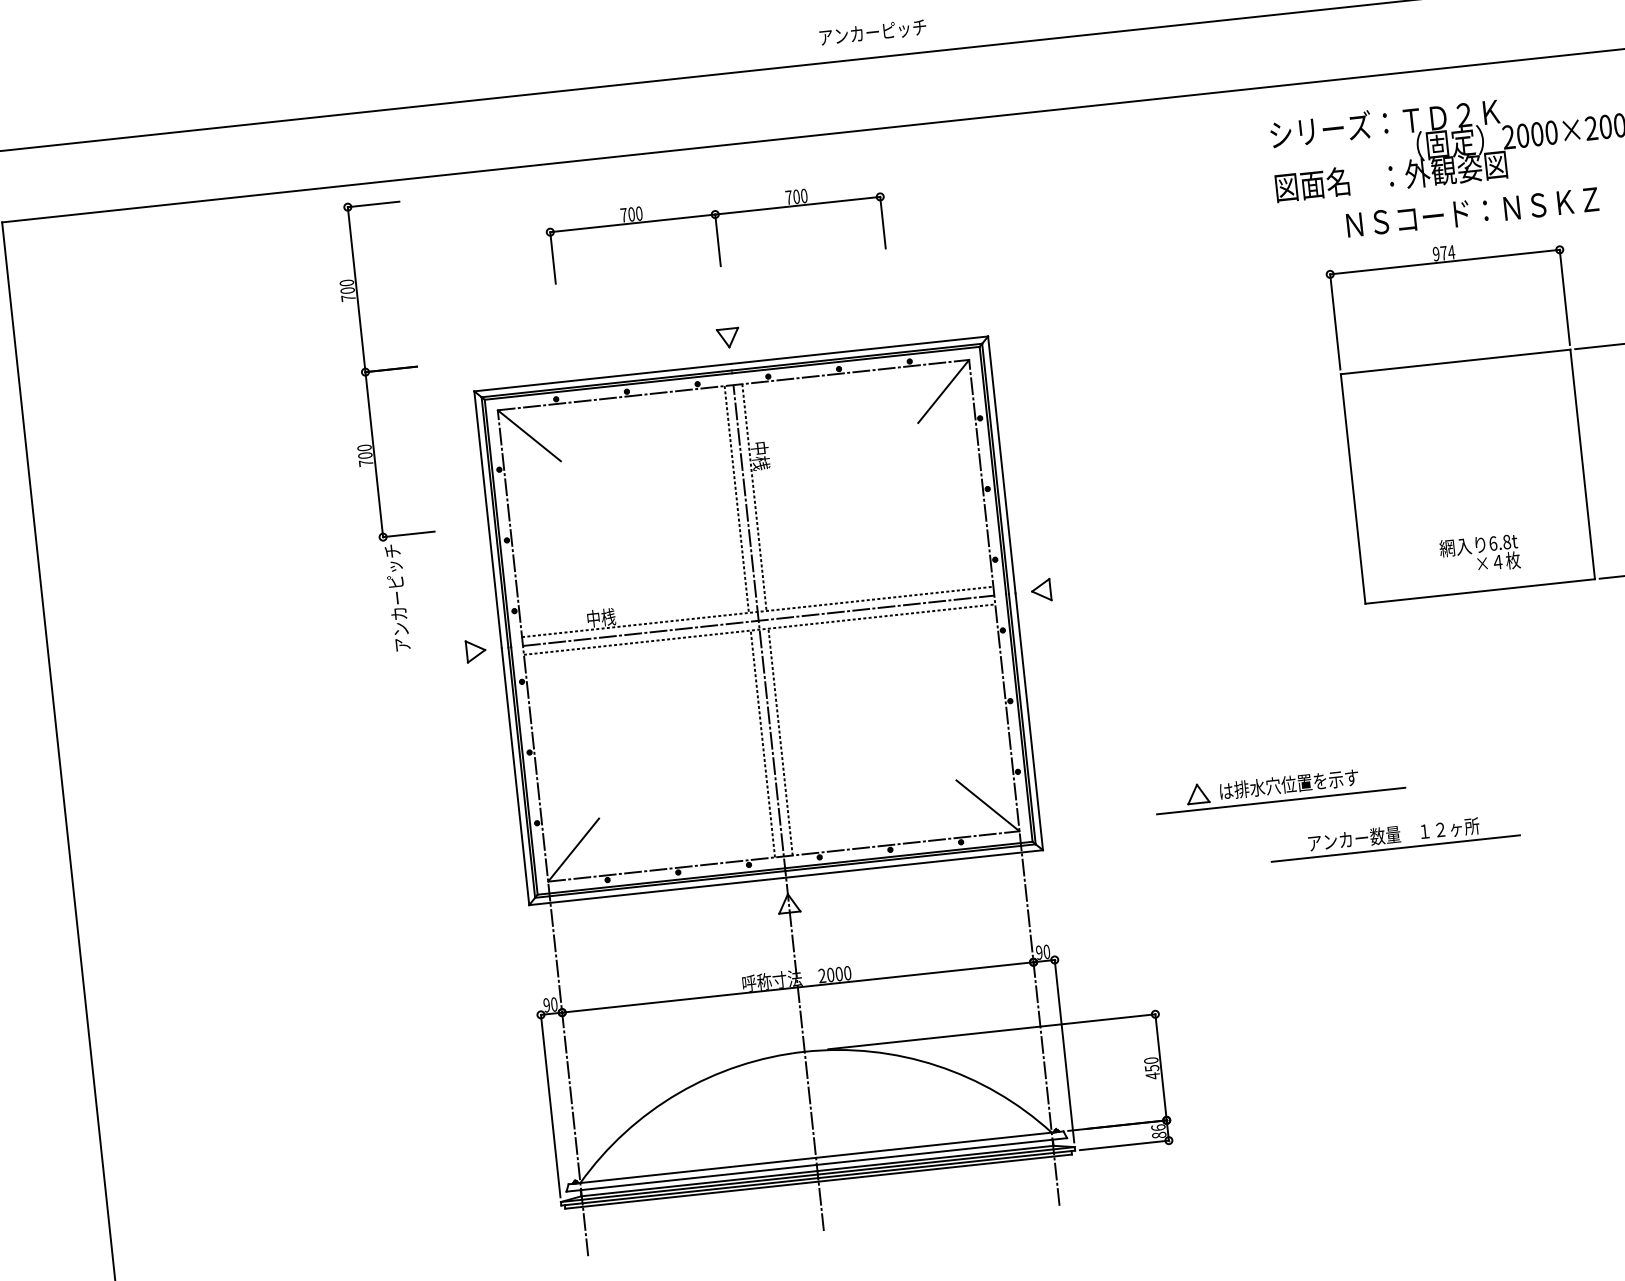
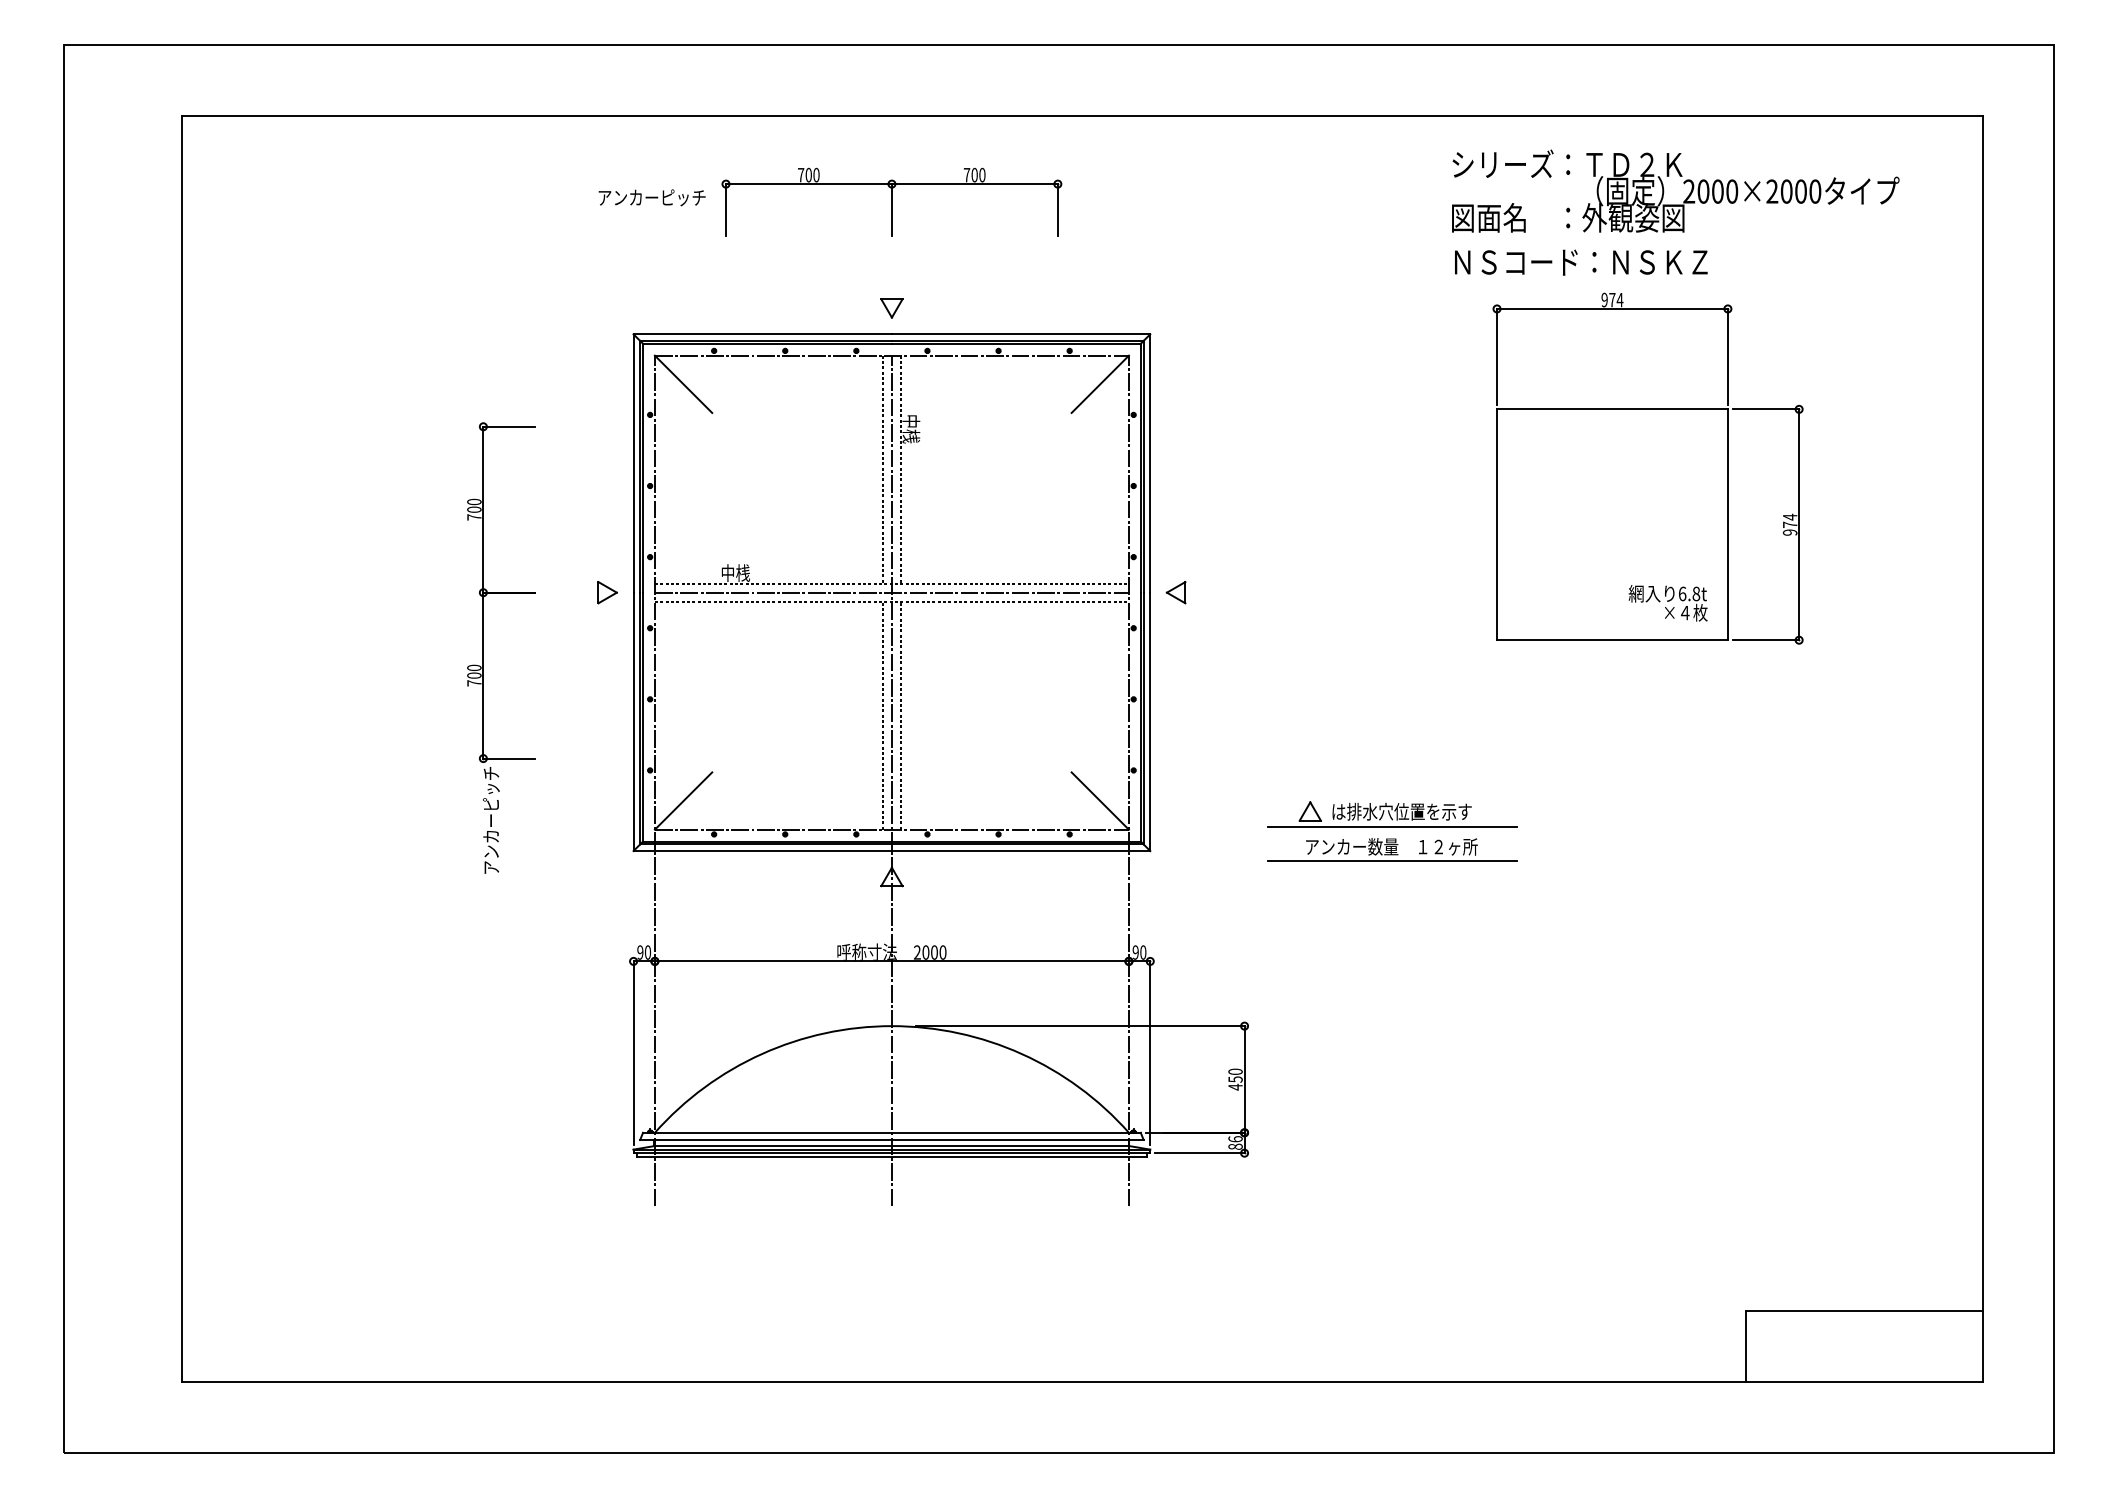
text: (872, 32) -> (651, 197), moved
text: (1472, 212) -> (1581, 262), moved
part: (371, 426) -> (483, 647), moved
text: (1479, 554) -> (1667, 603), moved
part: (1394, 837) -> (1392, 849), moved

